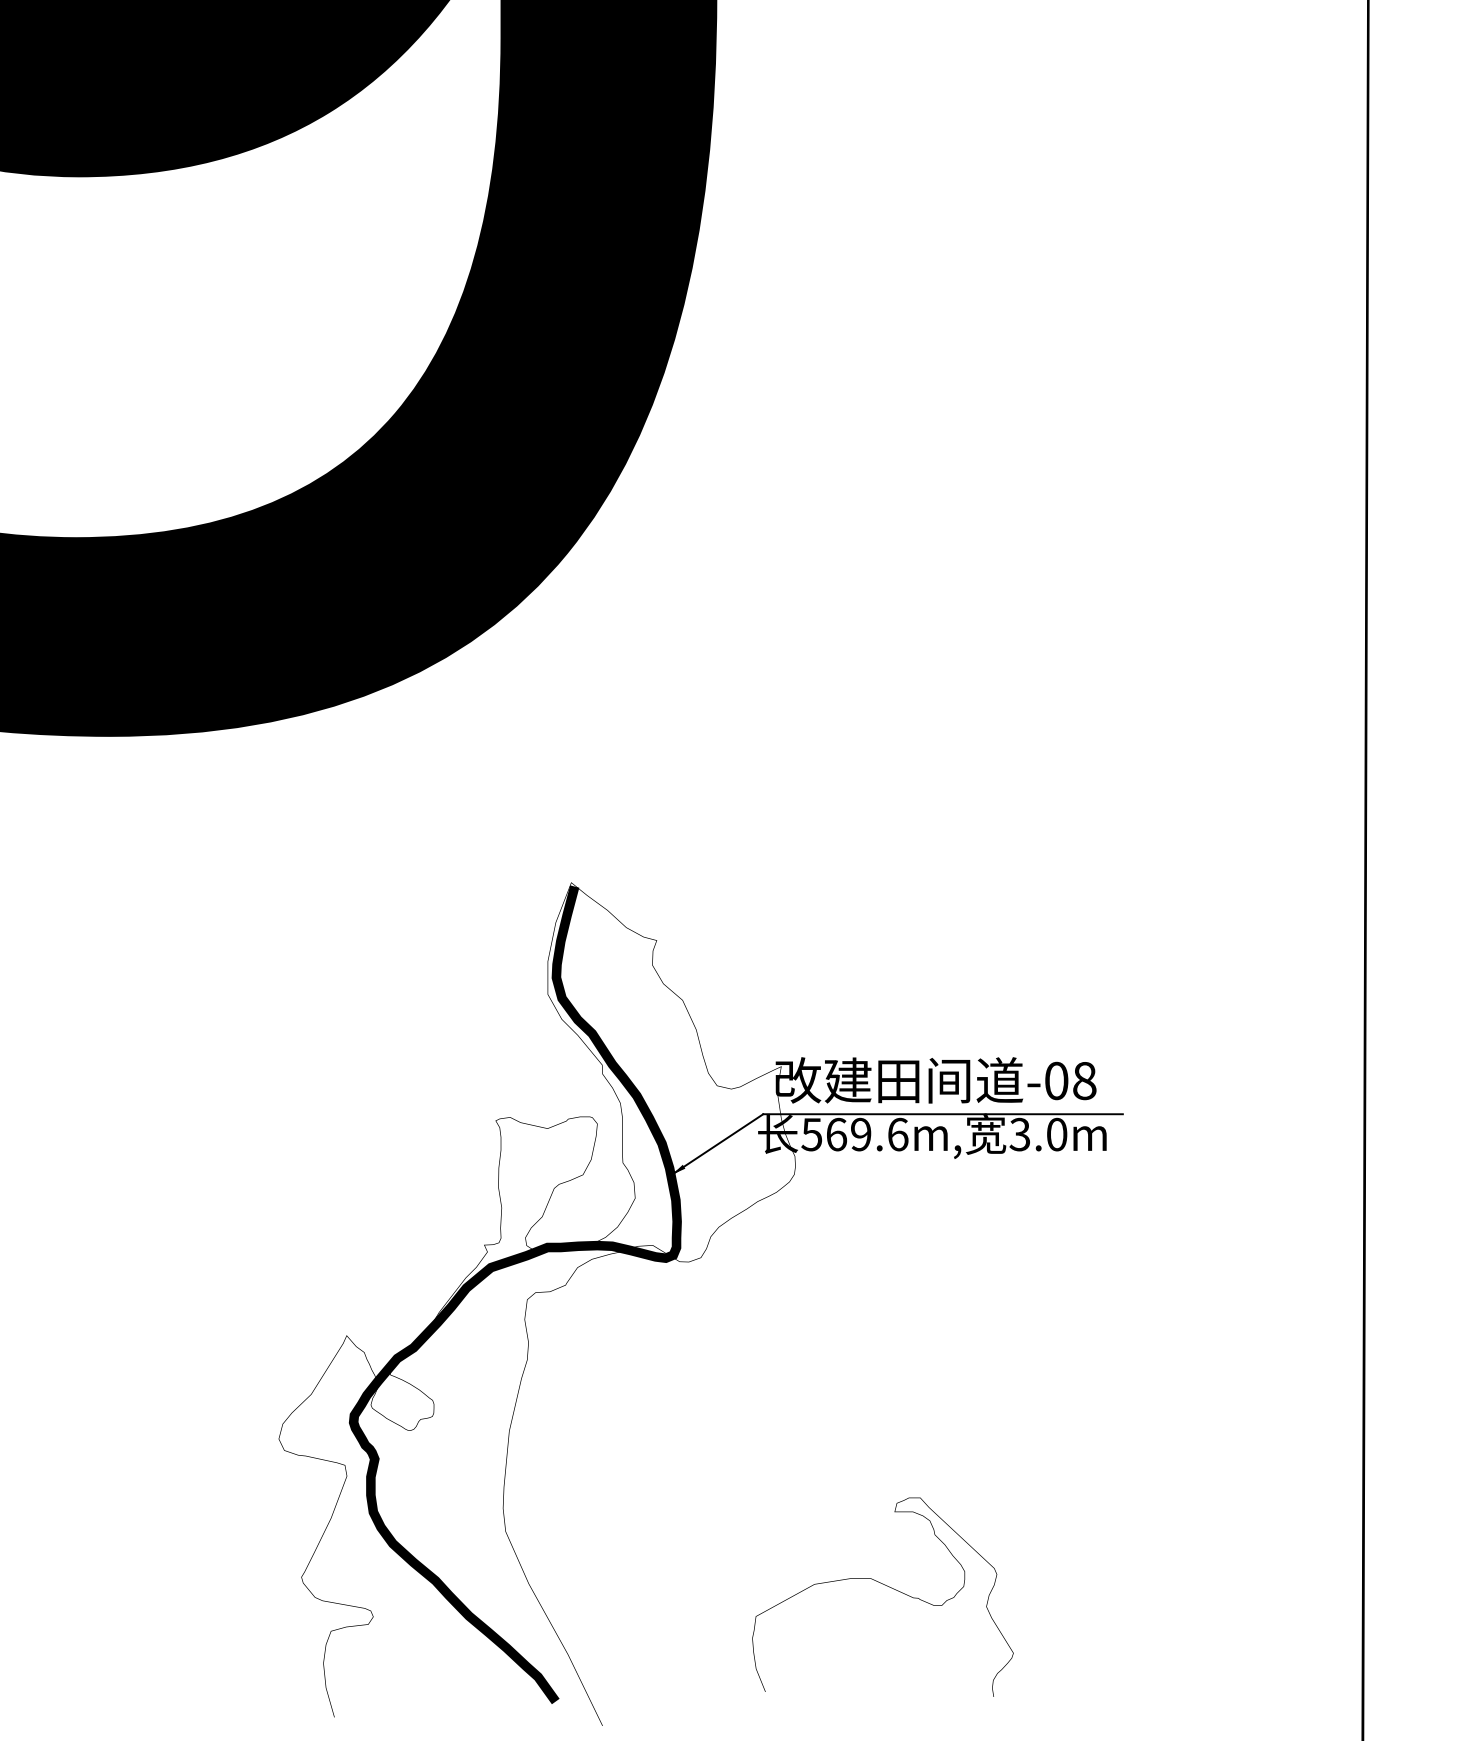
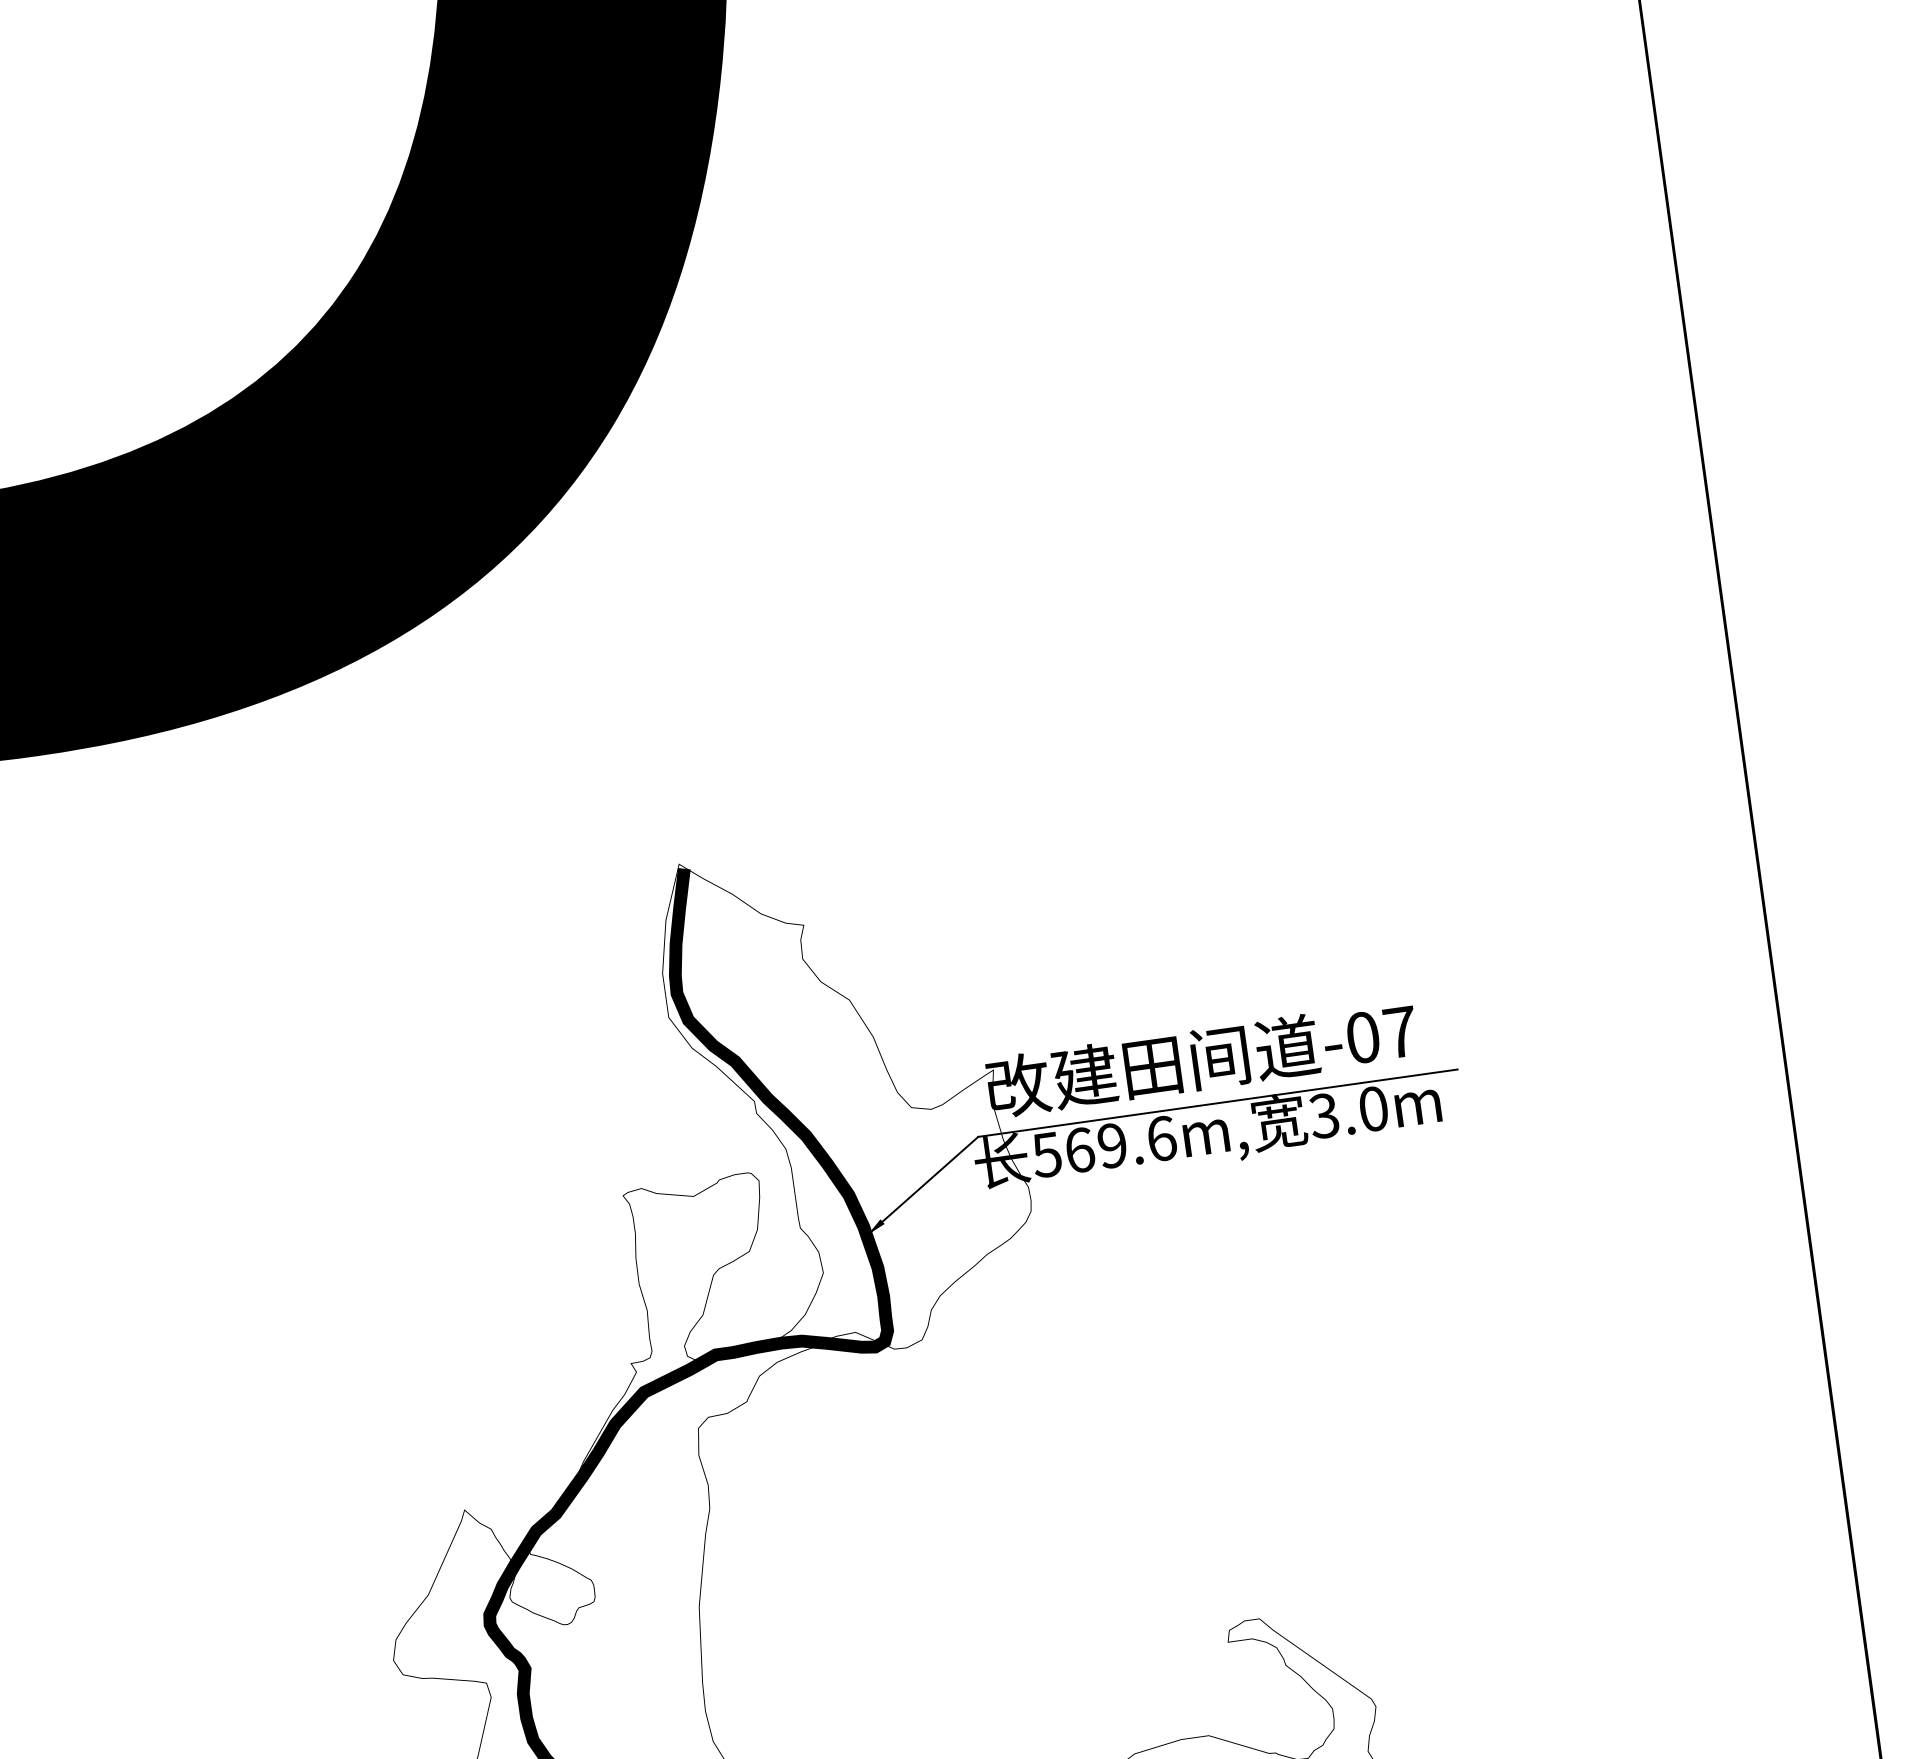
text: (1084, 1081) -> (1400, 1033), -08 -> -07

